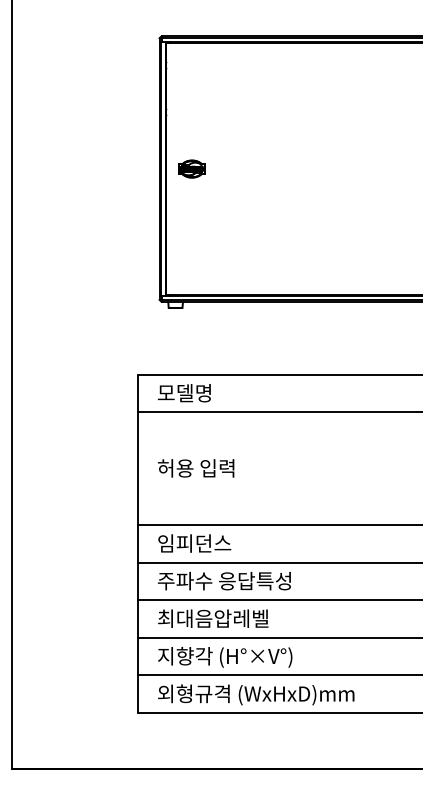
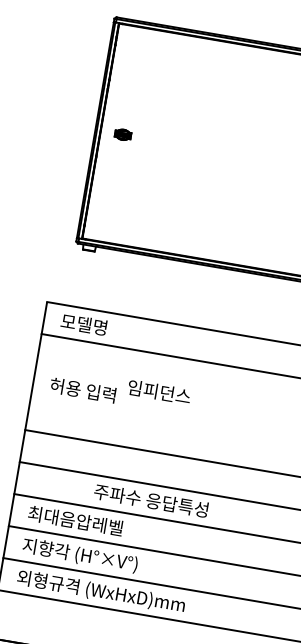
part: (191, 168) -> (122, 134), size x0.7
text: (194, 543) -> (159, 392), moved
text: (224, 580) -> (151, 500), moved

